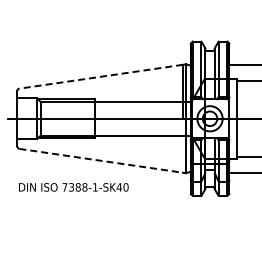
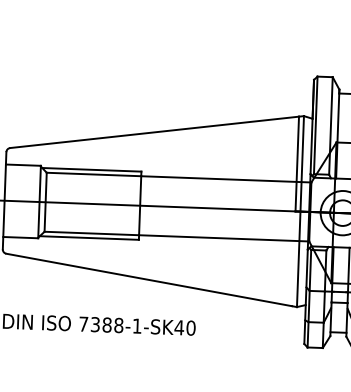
line: (101, 76) -> (155, 131), dashed -> solid
line: (101, 160) -> (149, 279), dashed -> solid

